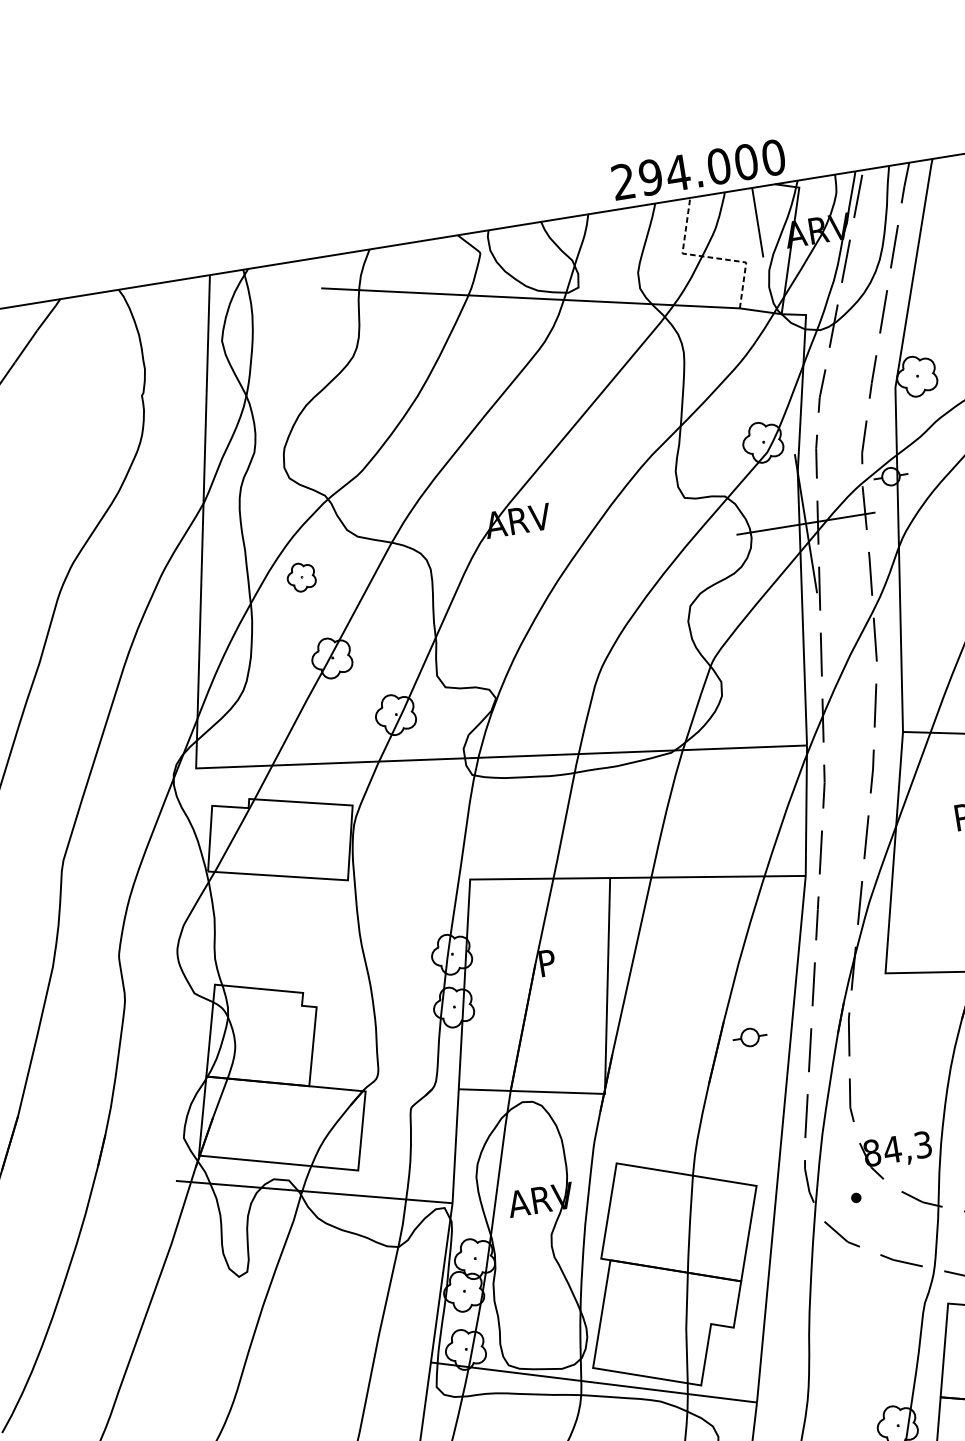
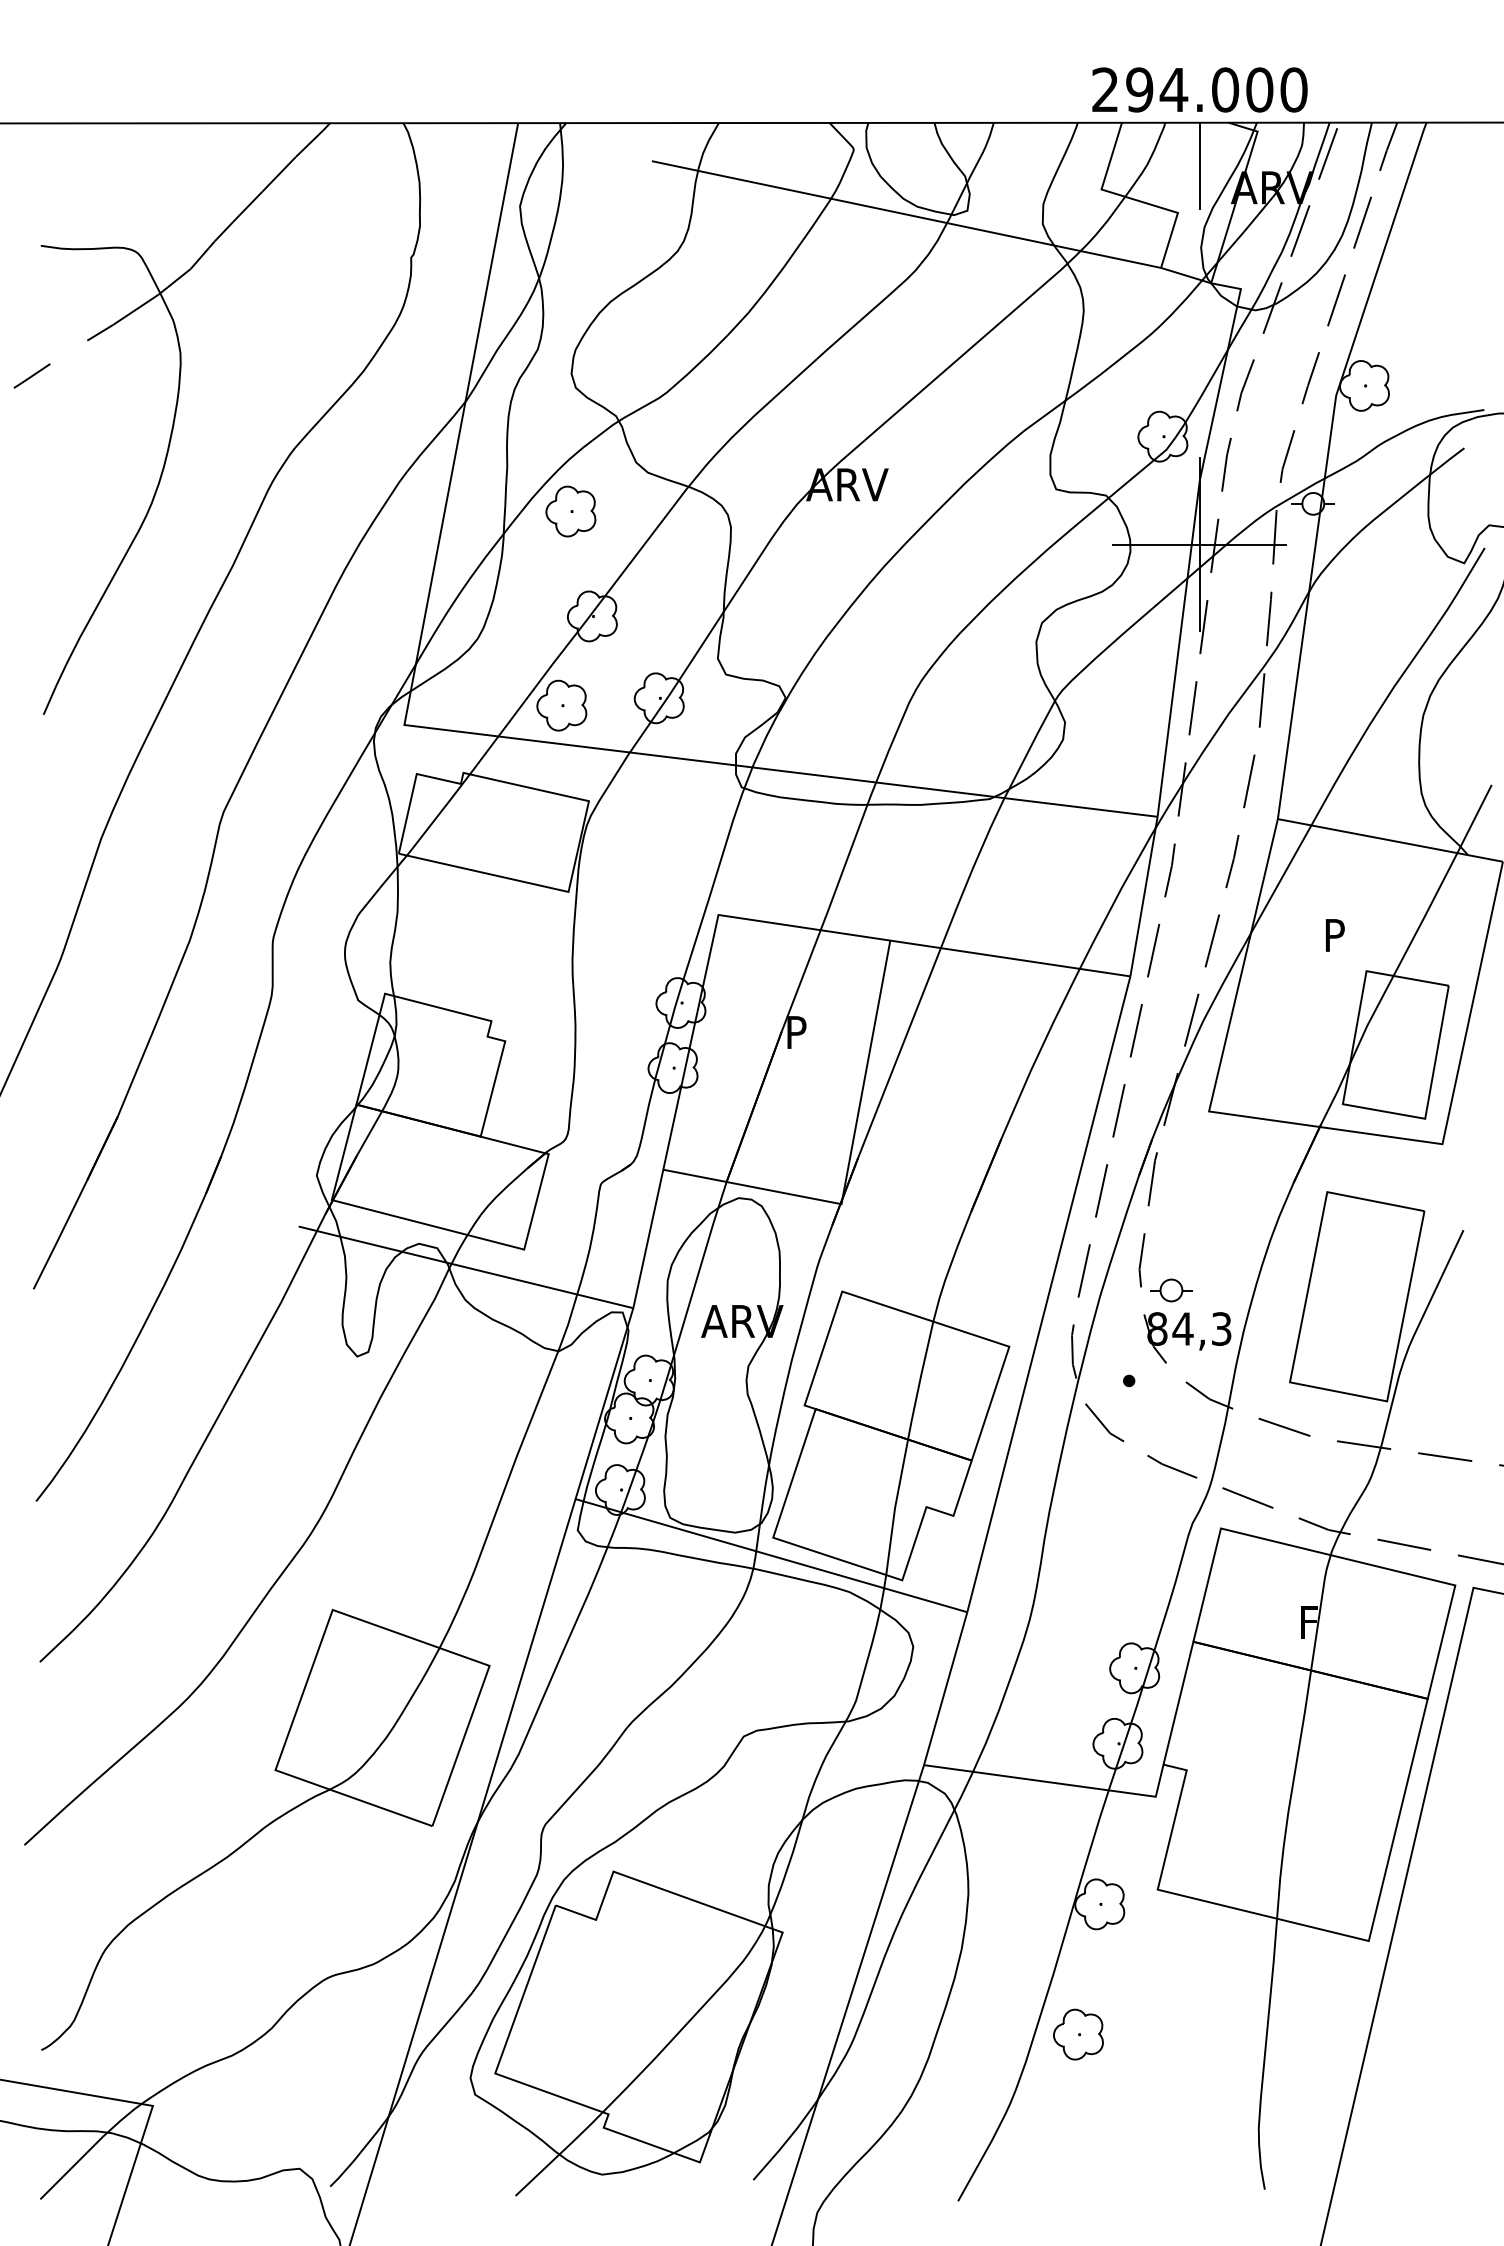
text: (698, 169) -> (1199, 89), moved
line: (709, 257) -> (1134, 199), dashed -> solid
part: (301, 577) -> (570, 511), size x1.43
part: (318, 732) -> (561, 705), added
part: (750, 1037) -> (1171, 1290), moved

